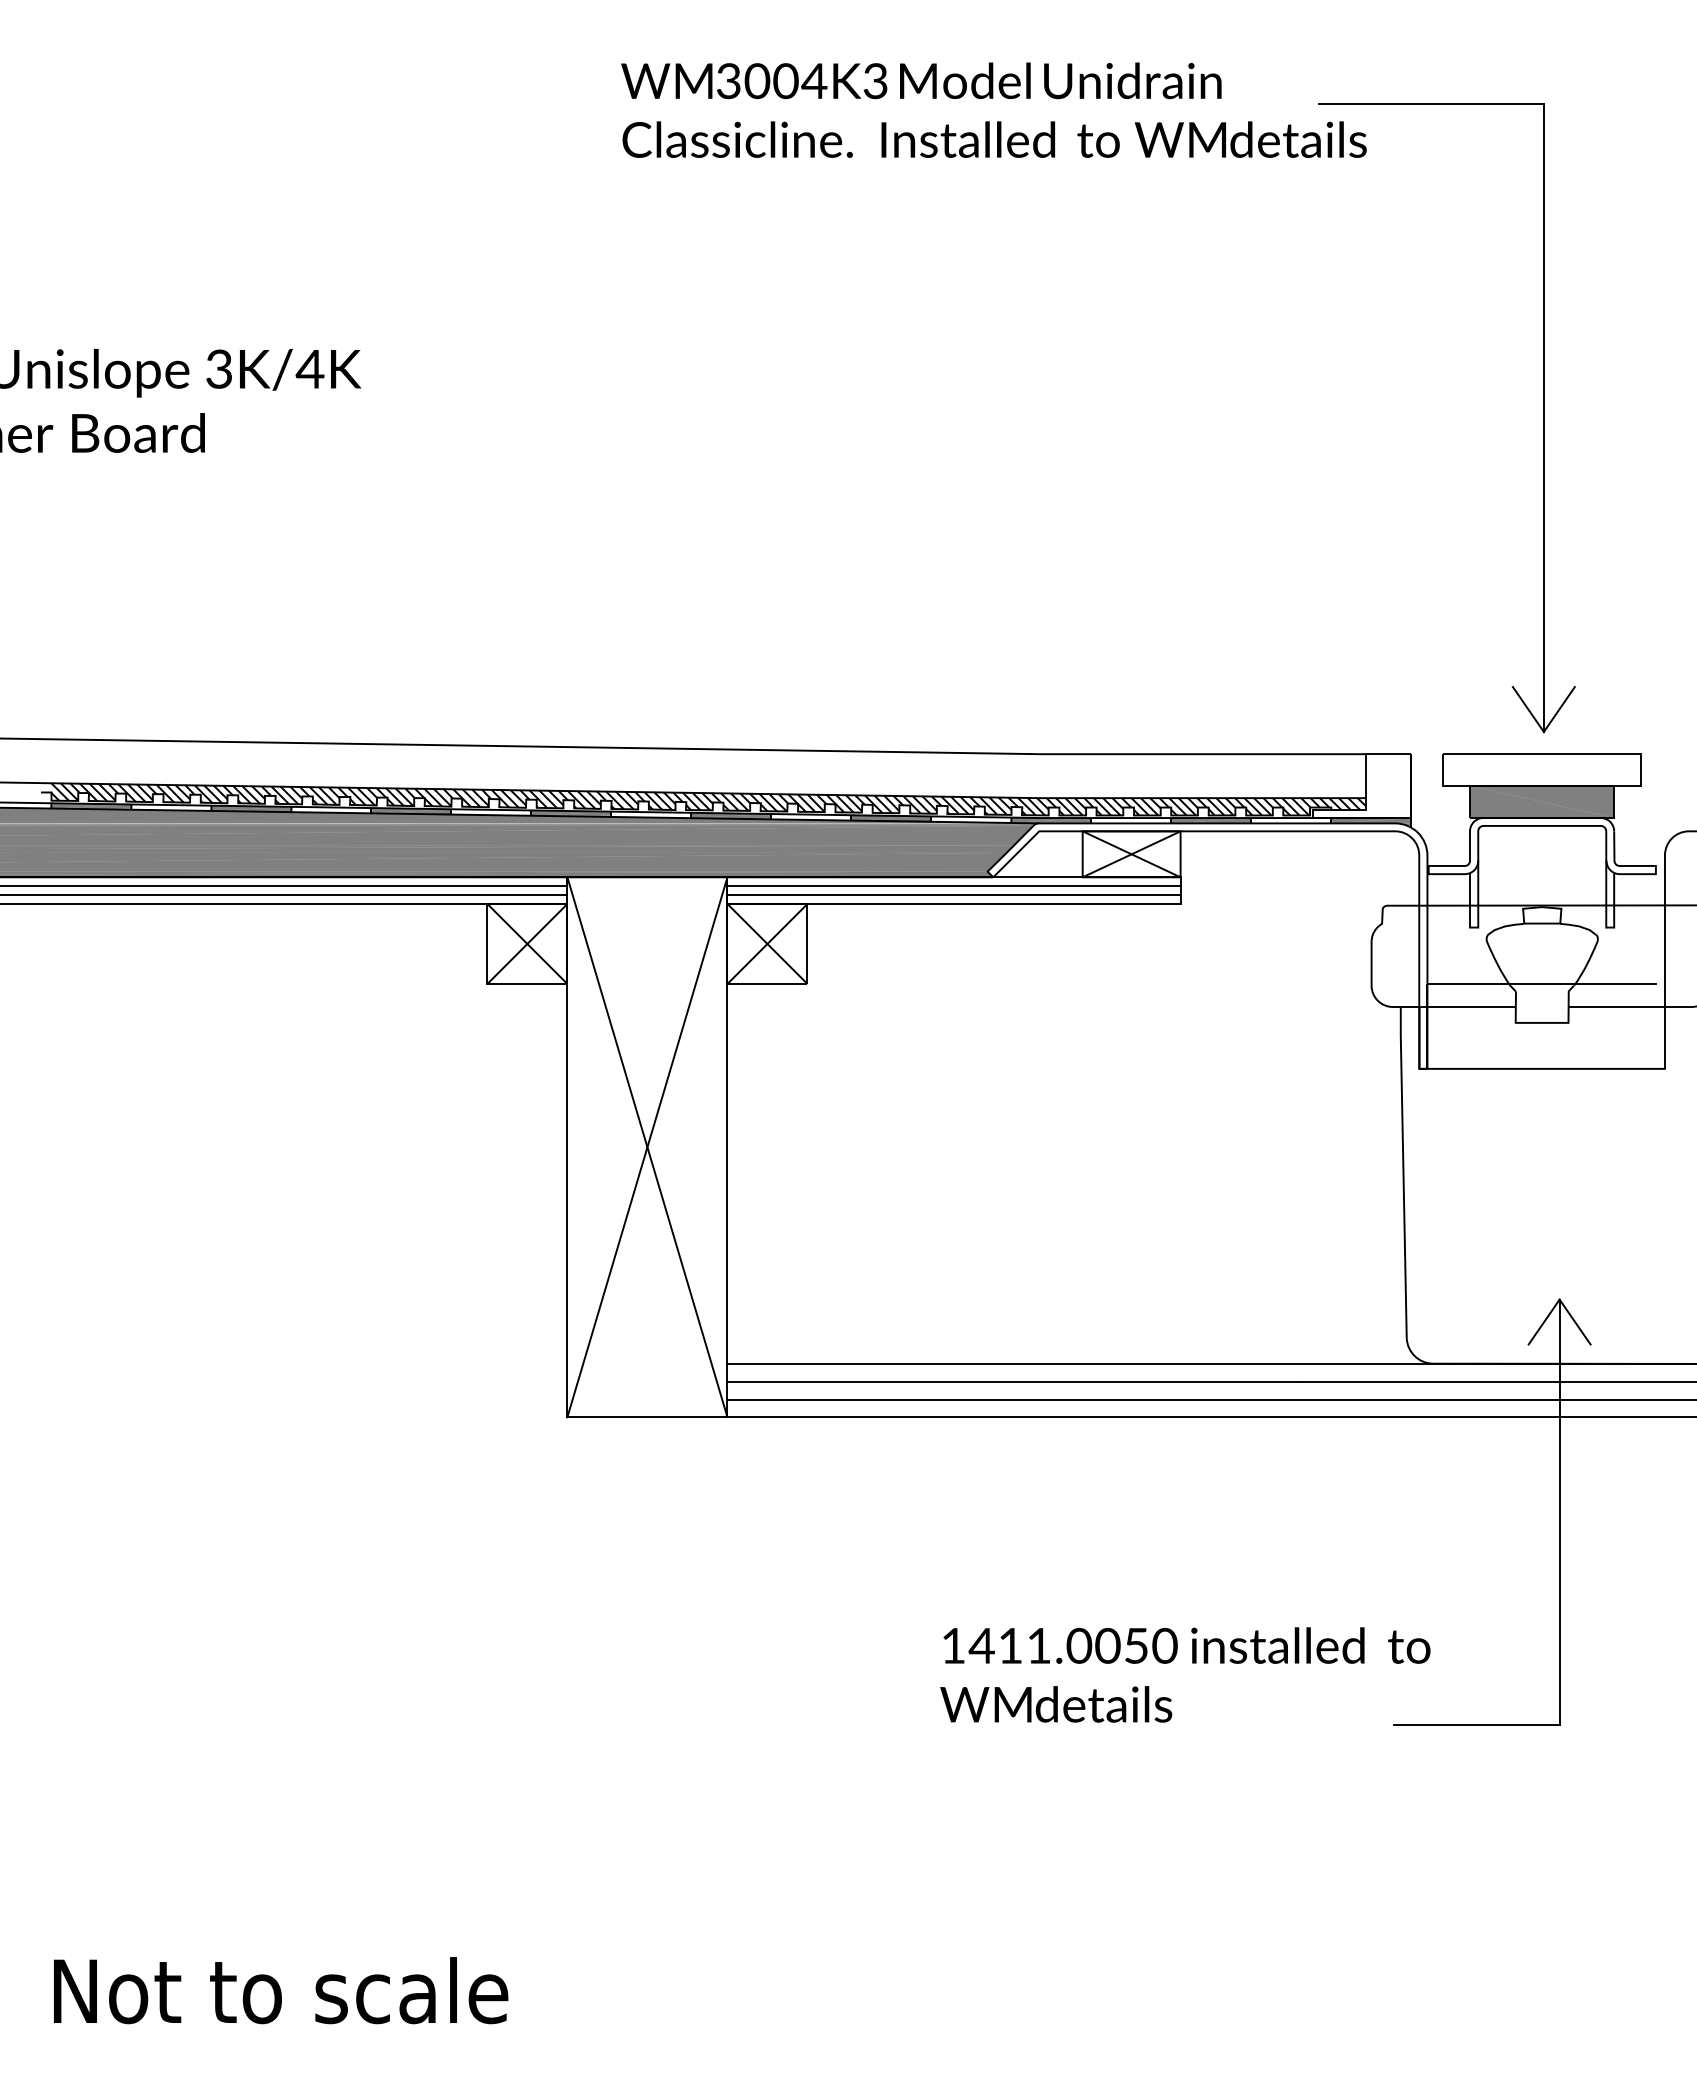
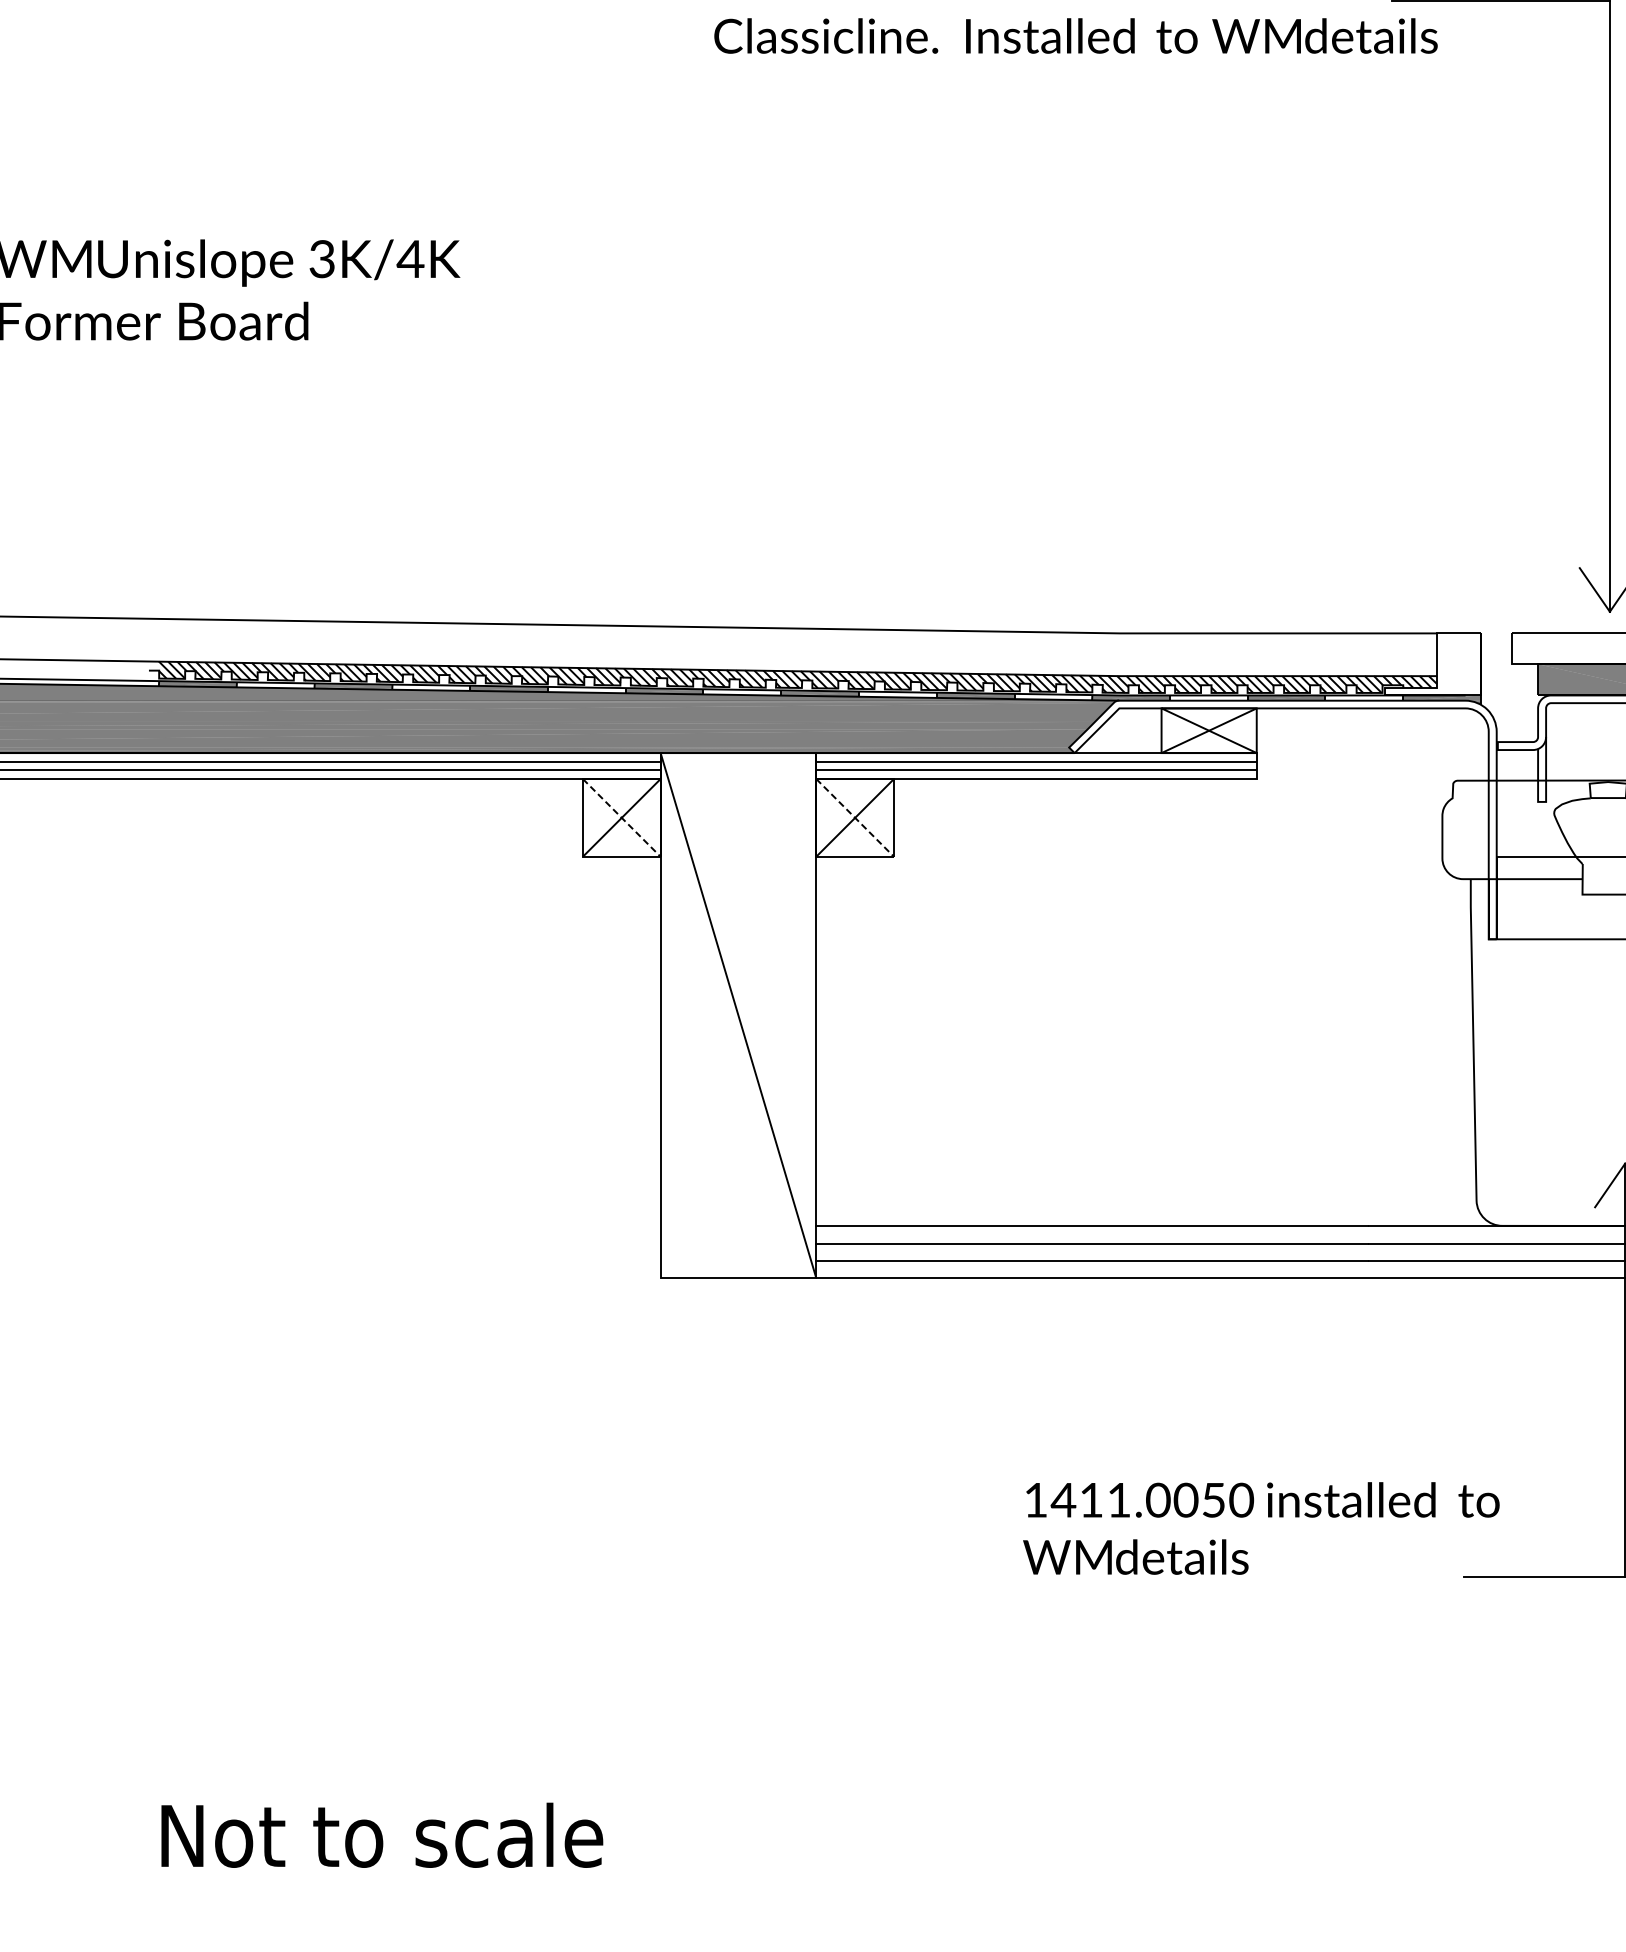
line: (527, 943) -> (621, 817), solid -> dashed
line: (767, 943) -> (855, 817), solid -> dashed
line: (647, 1147) -> (738, 1015), removed

